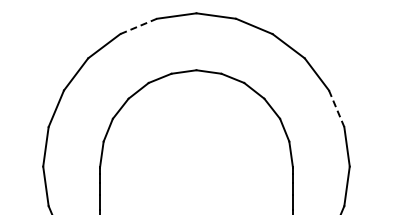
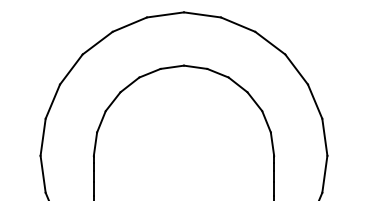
line: (138, 26) -> (129, 24), dashed -> solid
line: (336, 108) -> (314, 101), dashed -> solid

